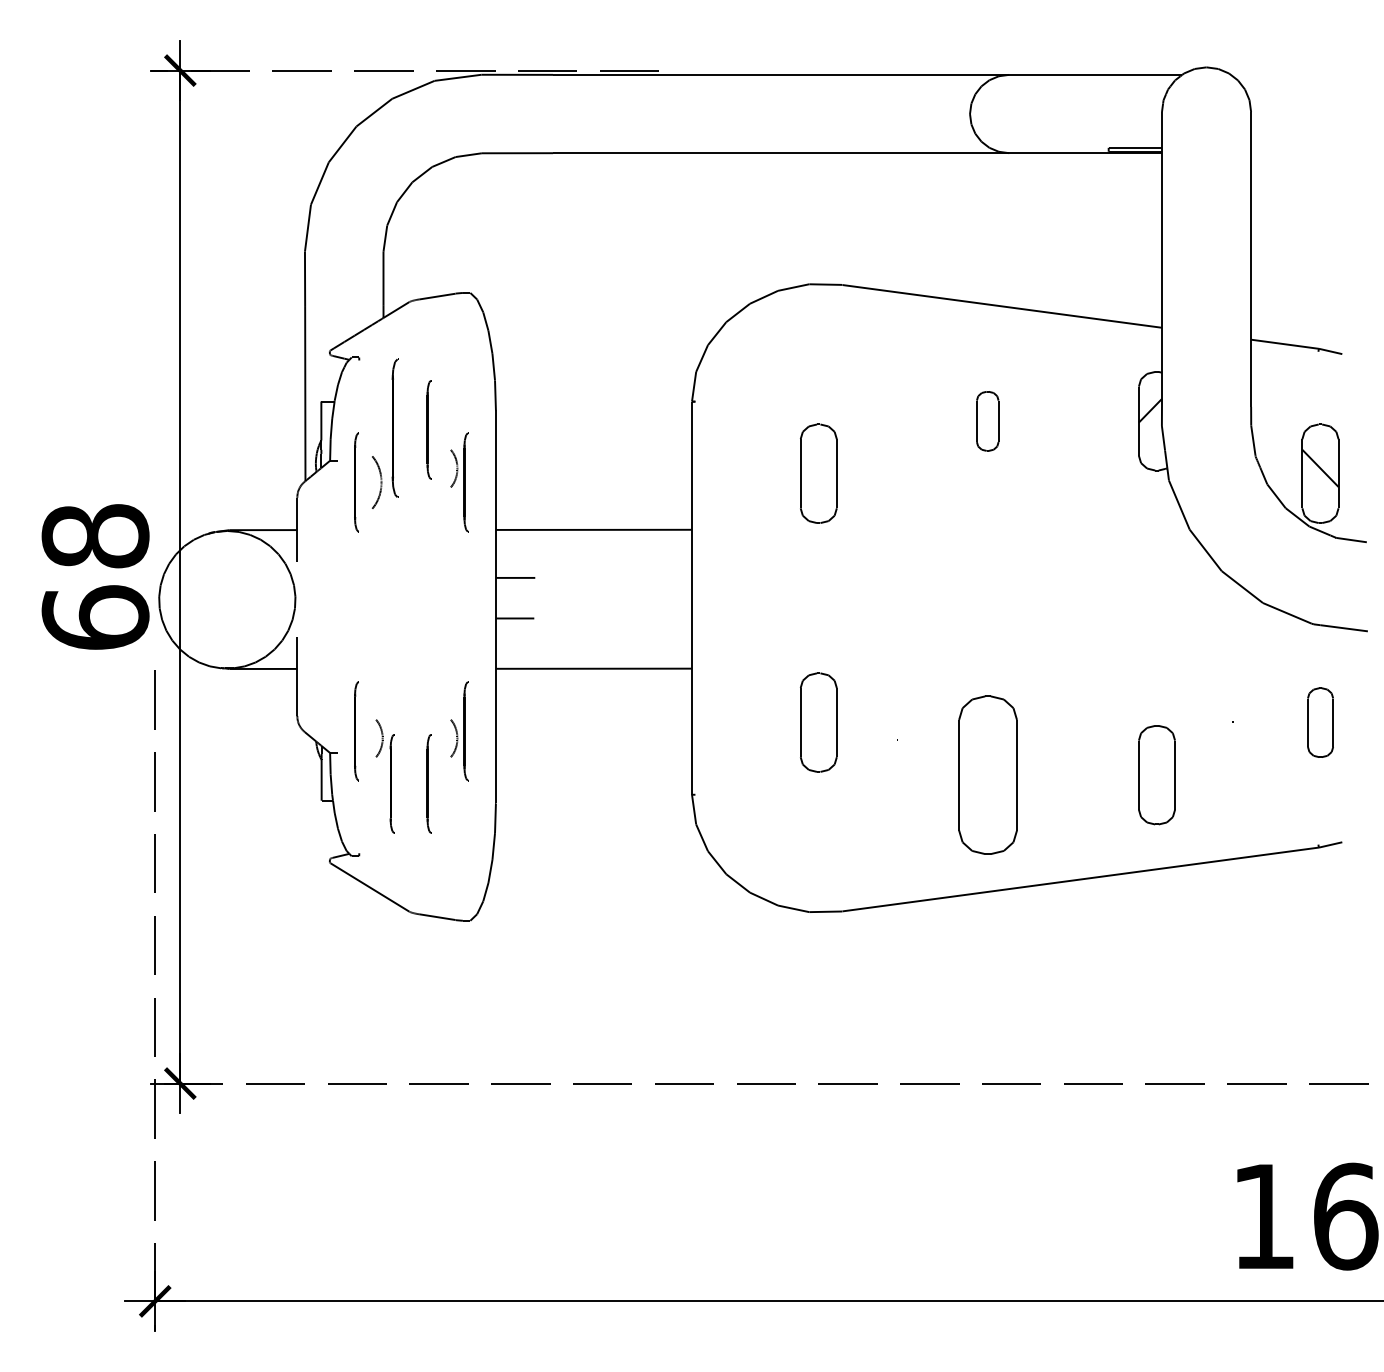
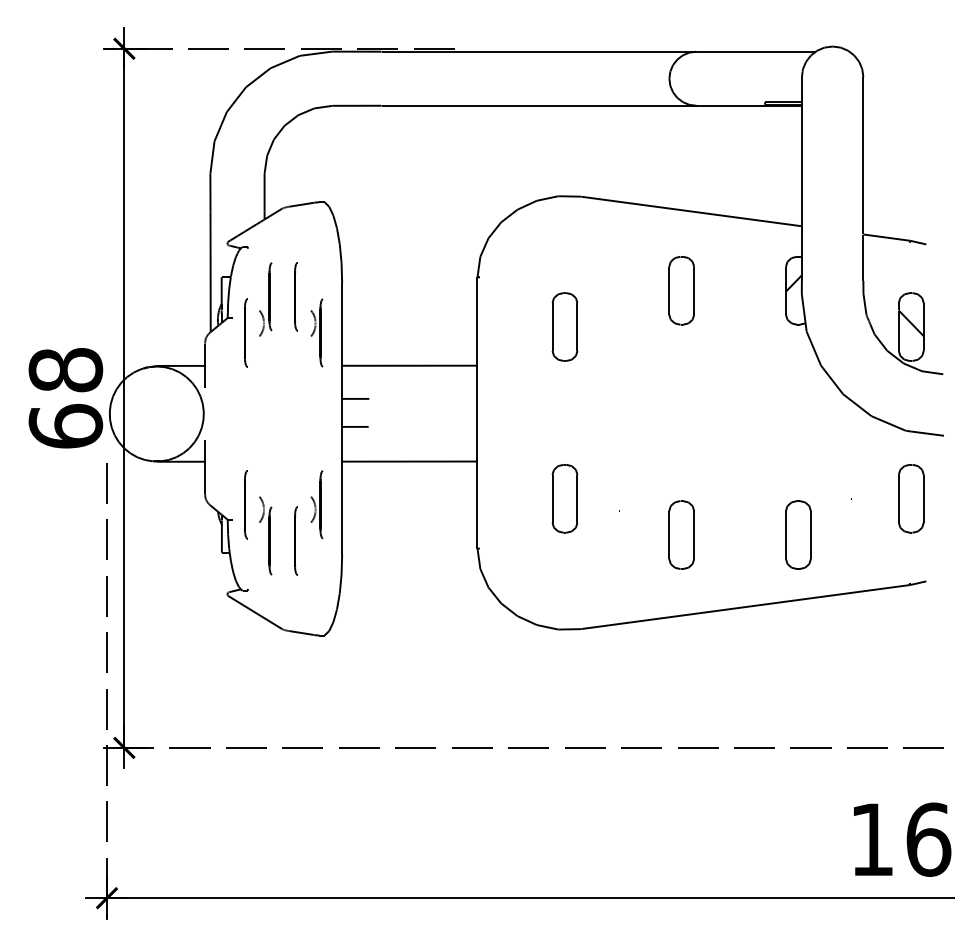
part: (987, 420) -> (681, 290), size x1.67
part: (384, 433) -> (265, 299), size x0.71
part: (1320, 722) -> (911, 498), size x1.43
part: (987, 774) -> (681, 534), size x0.62

